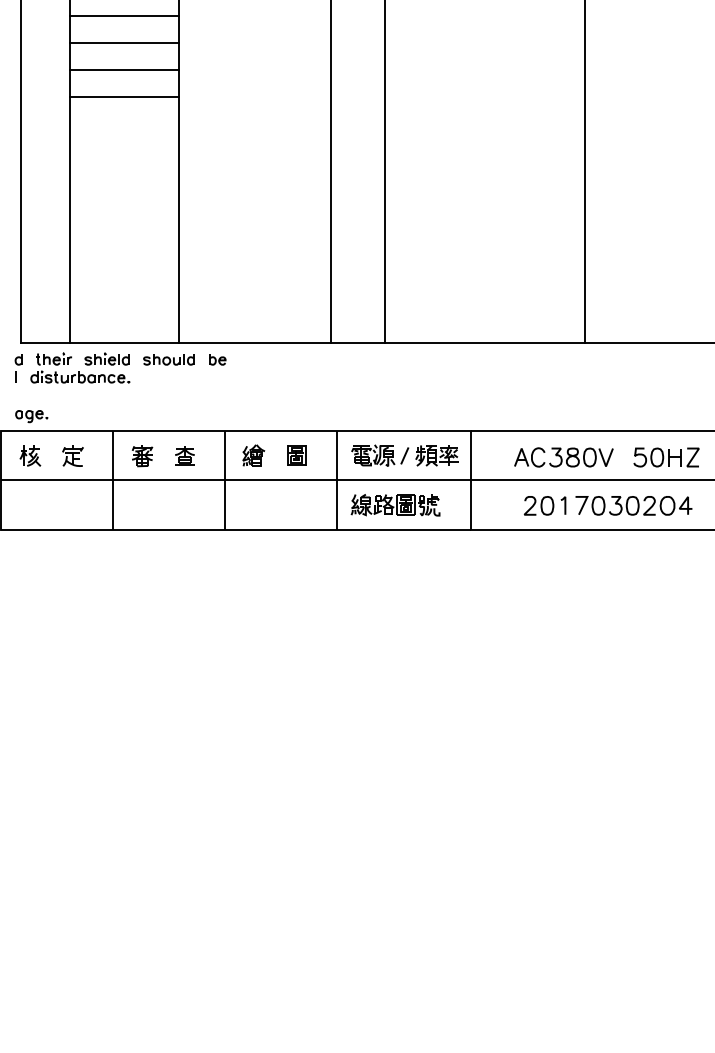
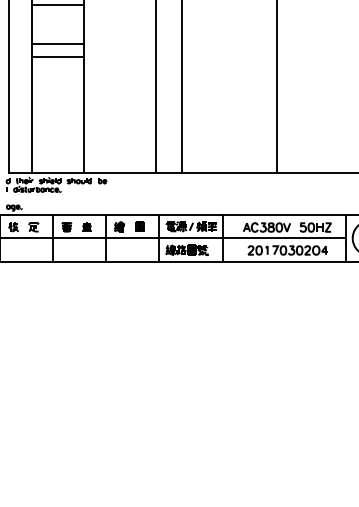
line: (124, 15) -> (58, 17), removed
line: (124, 42) -> (58, 30), removed

